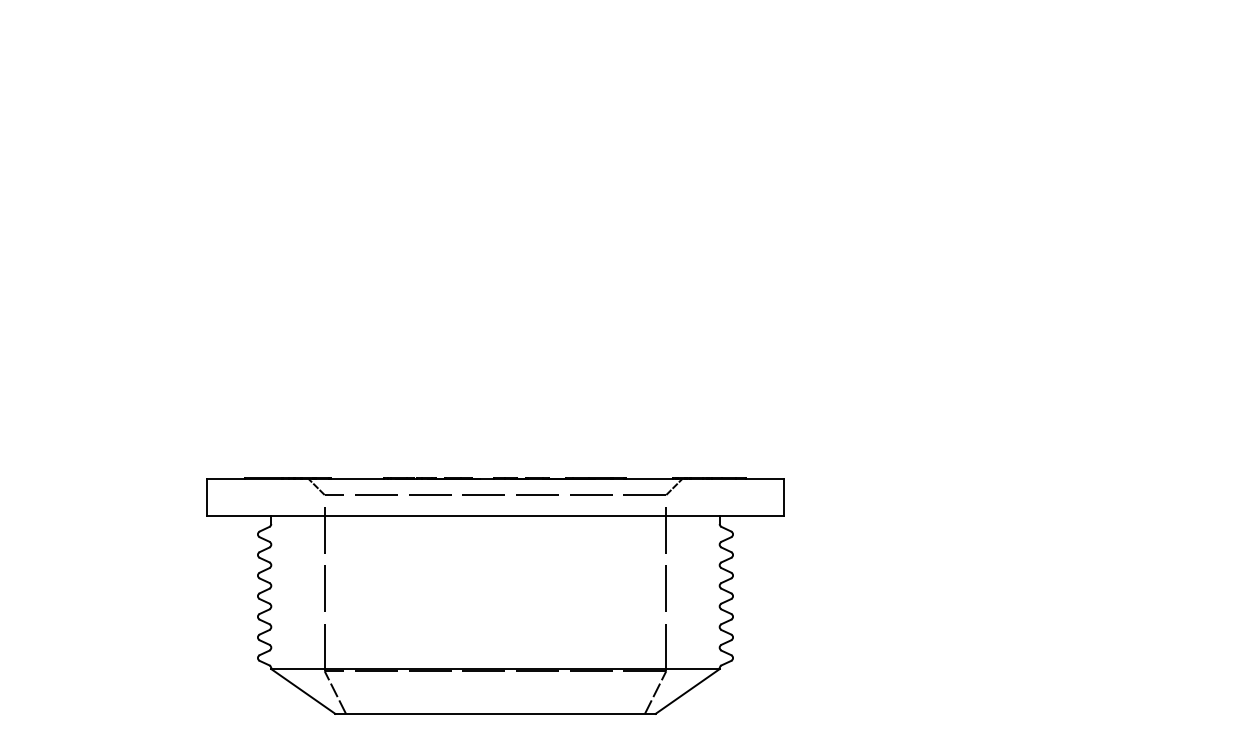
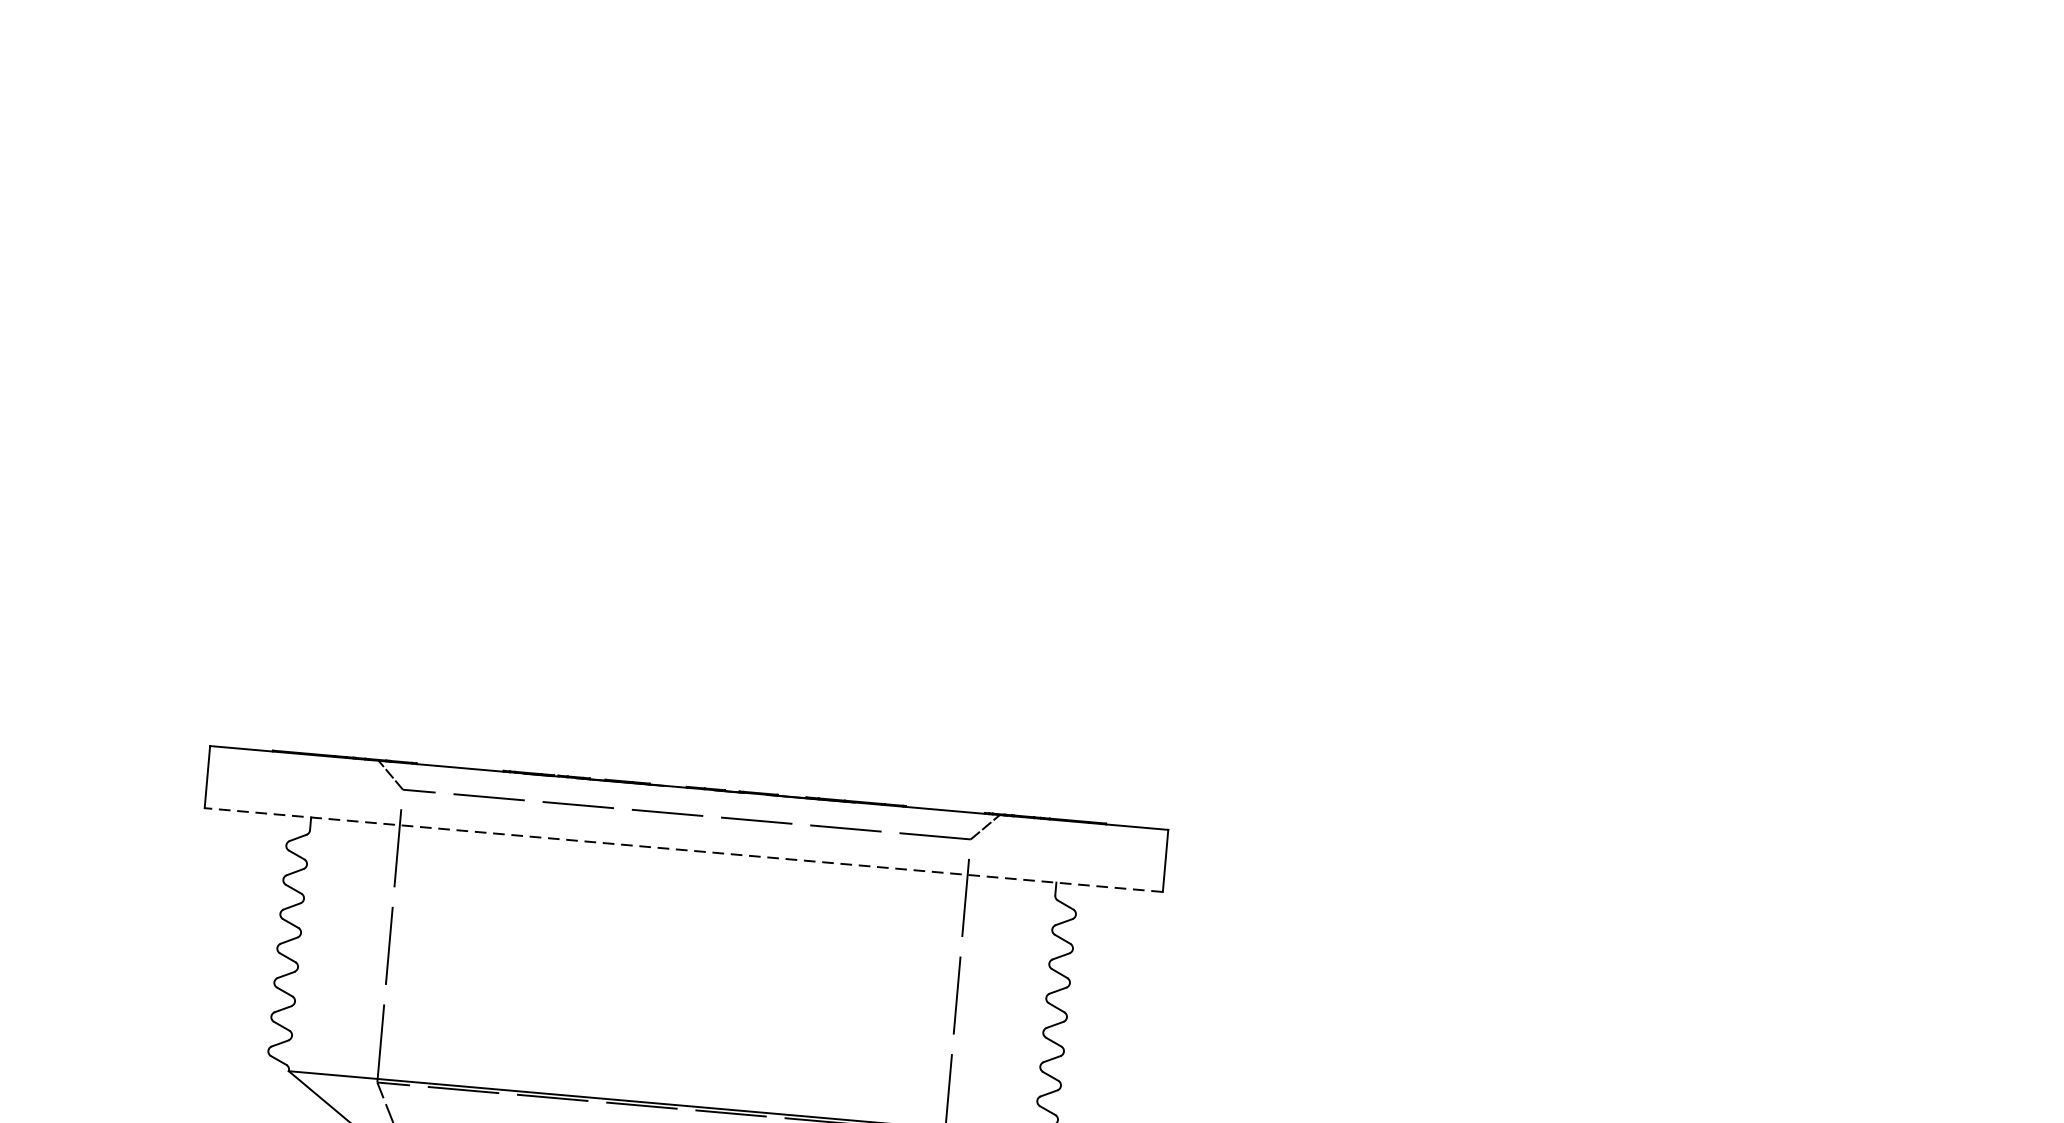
line: (495, 516) -> (683, 850), solid -> dashed

